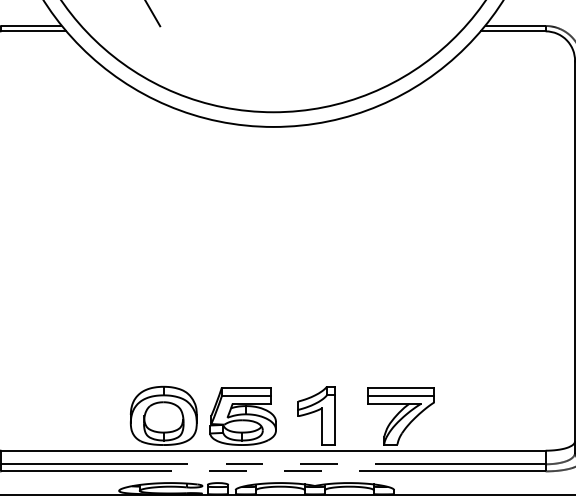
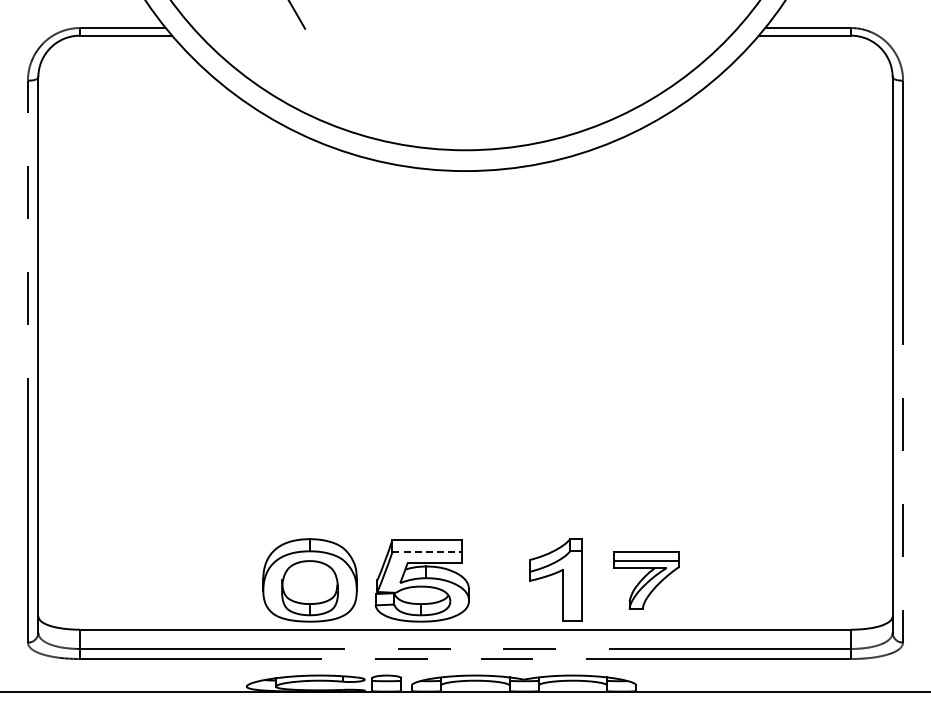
line: (246, 396) -> (426, 552), solid -> dashed
part: (316, 415) -> (555, 579), moved
part: (401, 415) -> (646, 580), size x0.7

